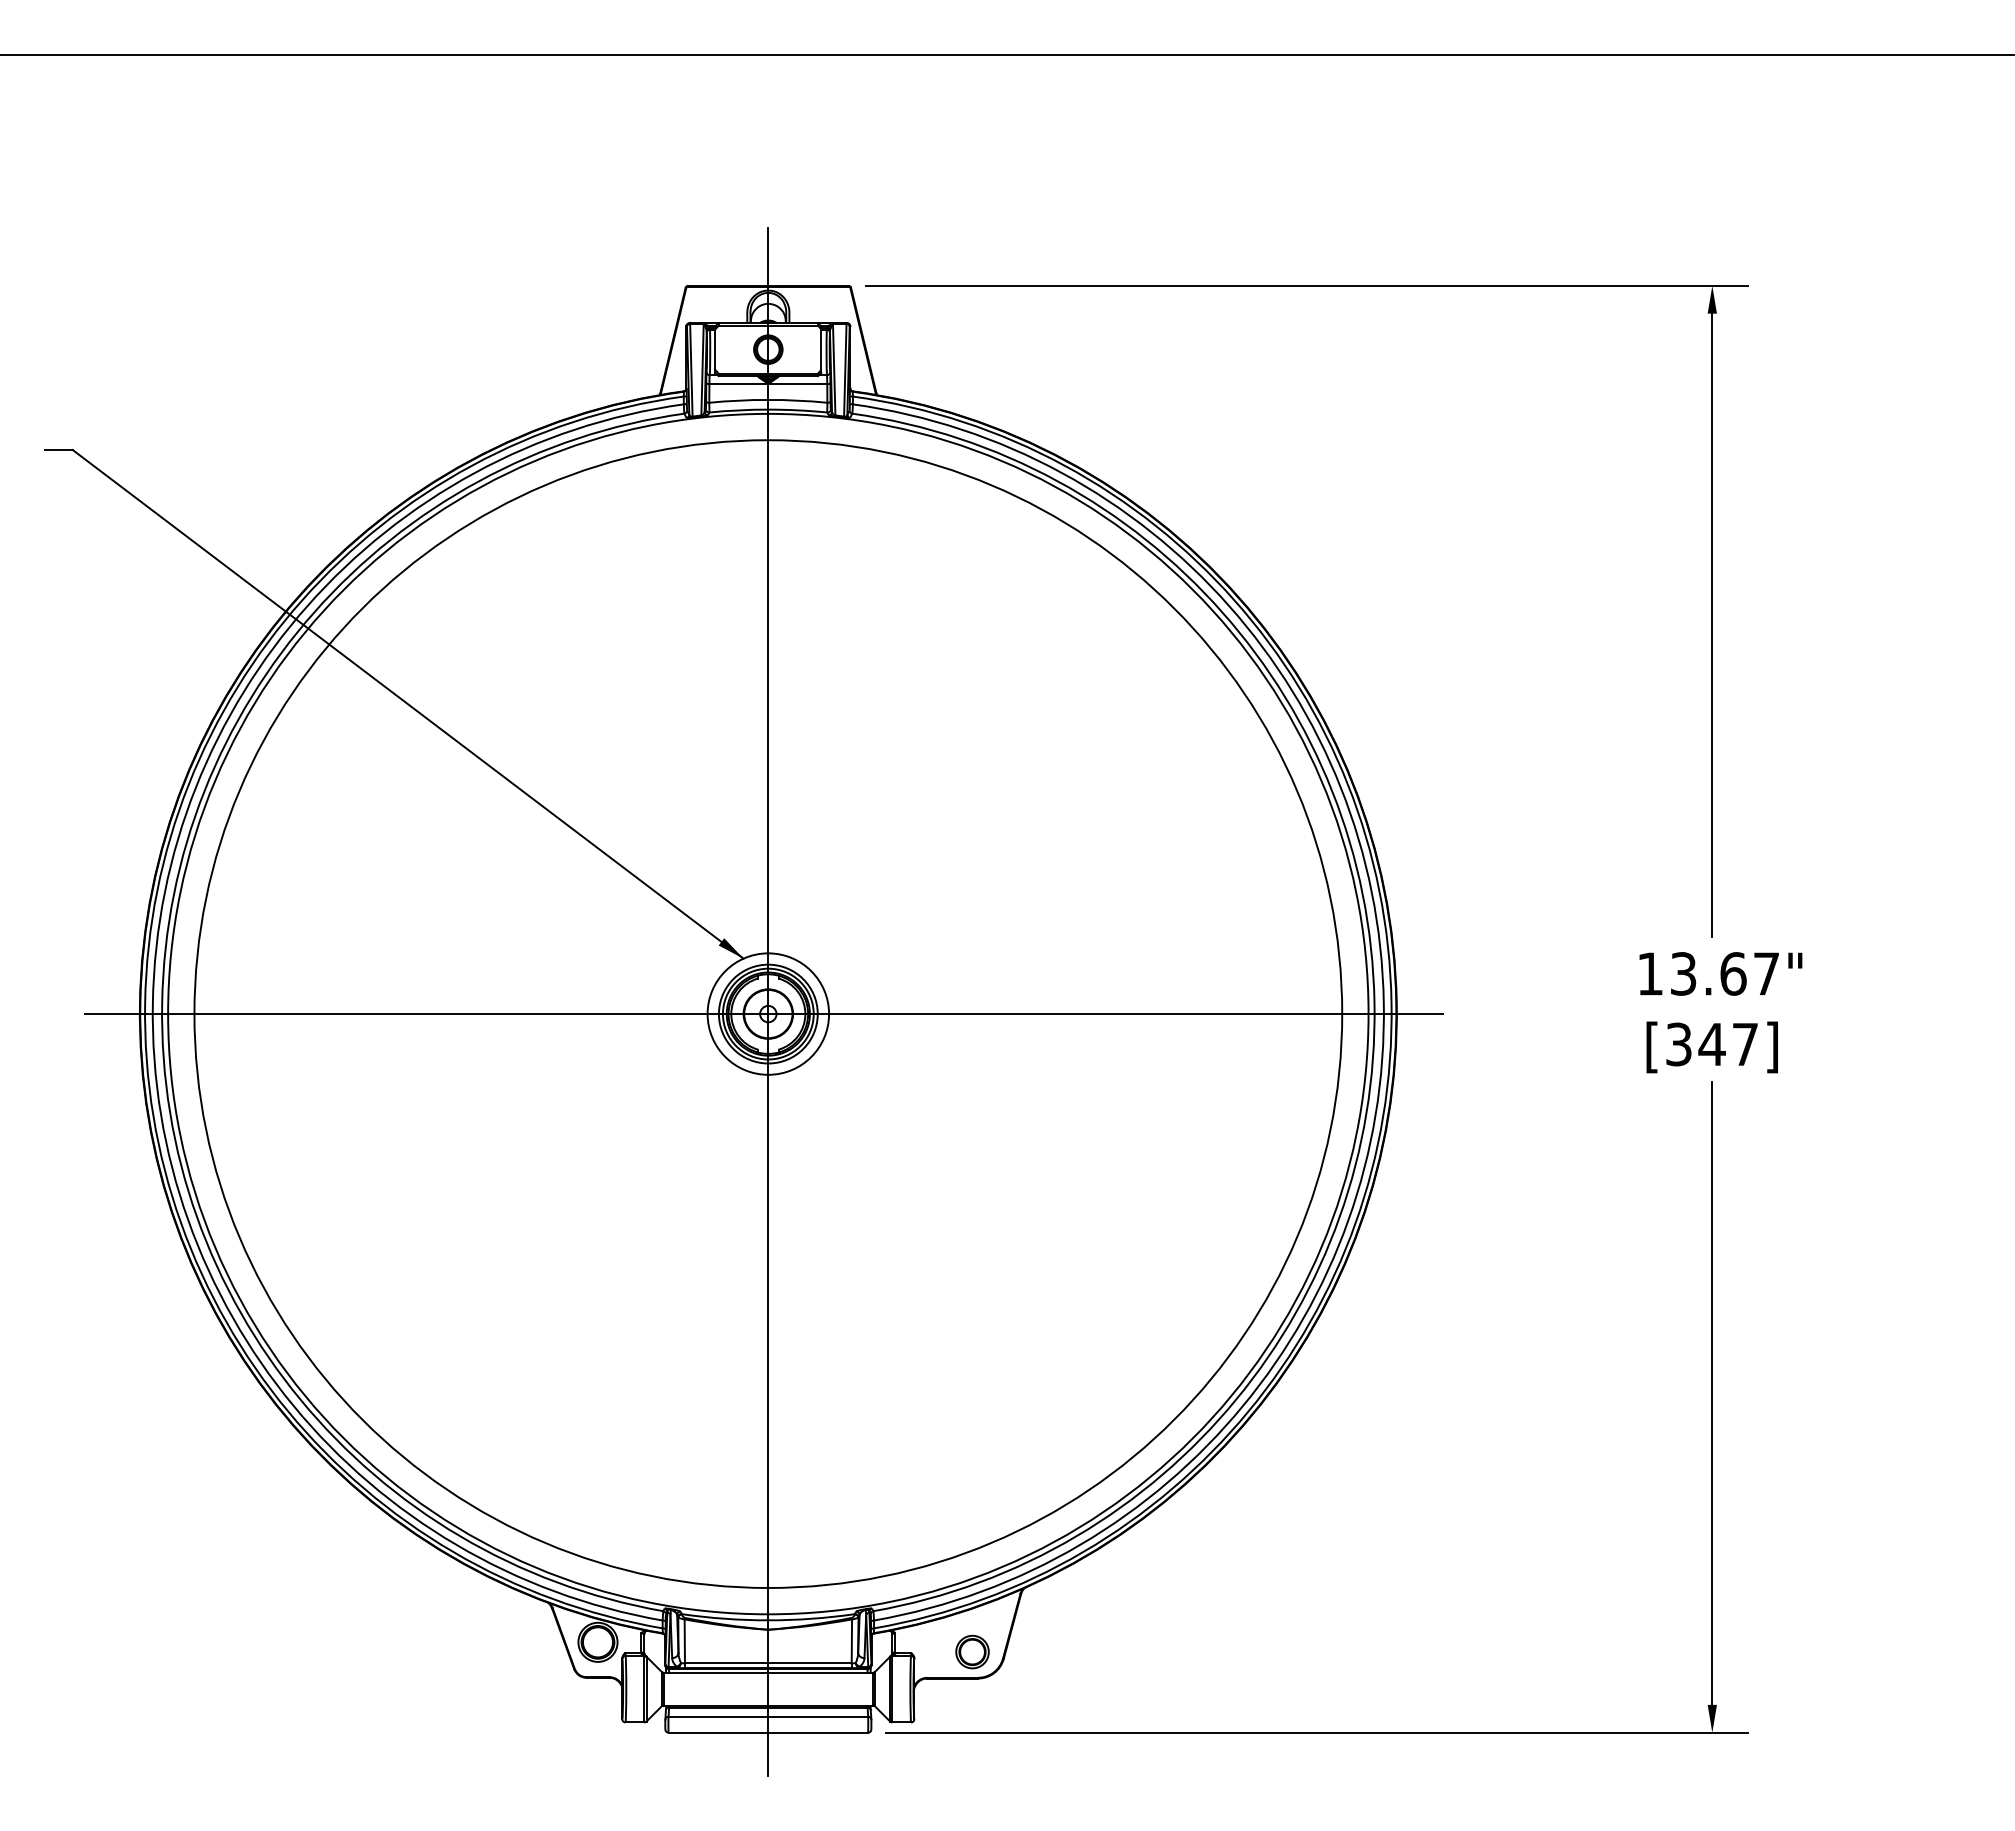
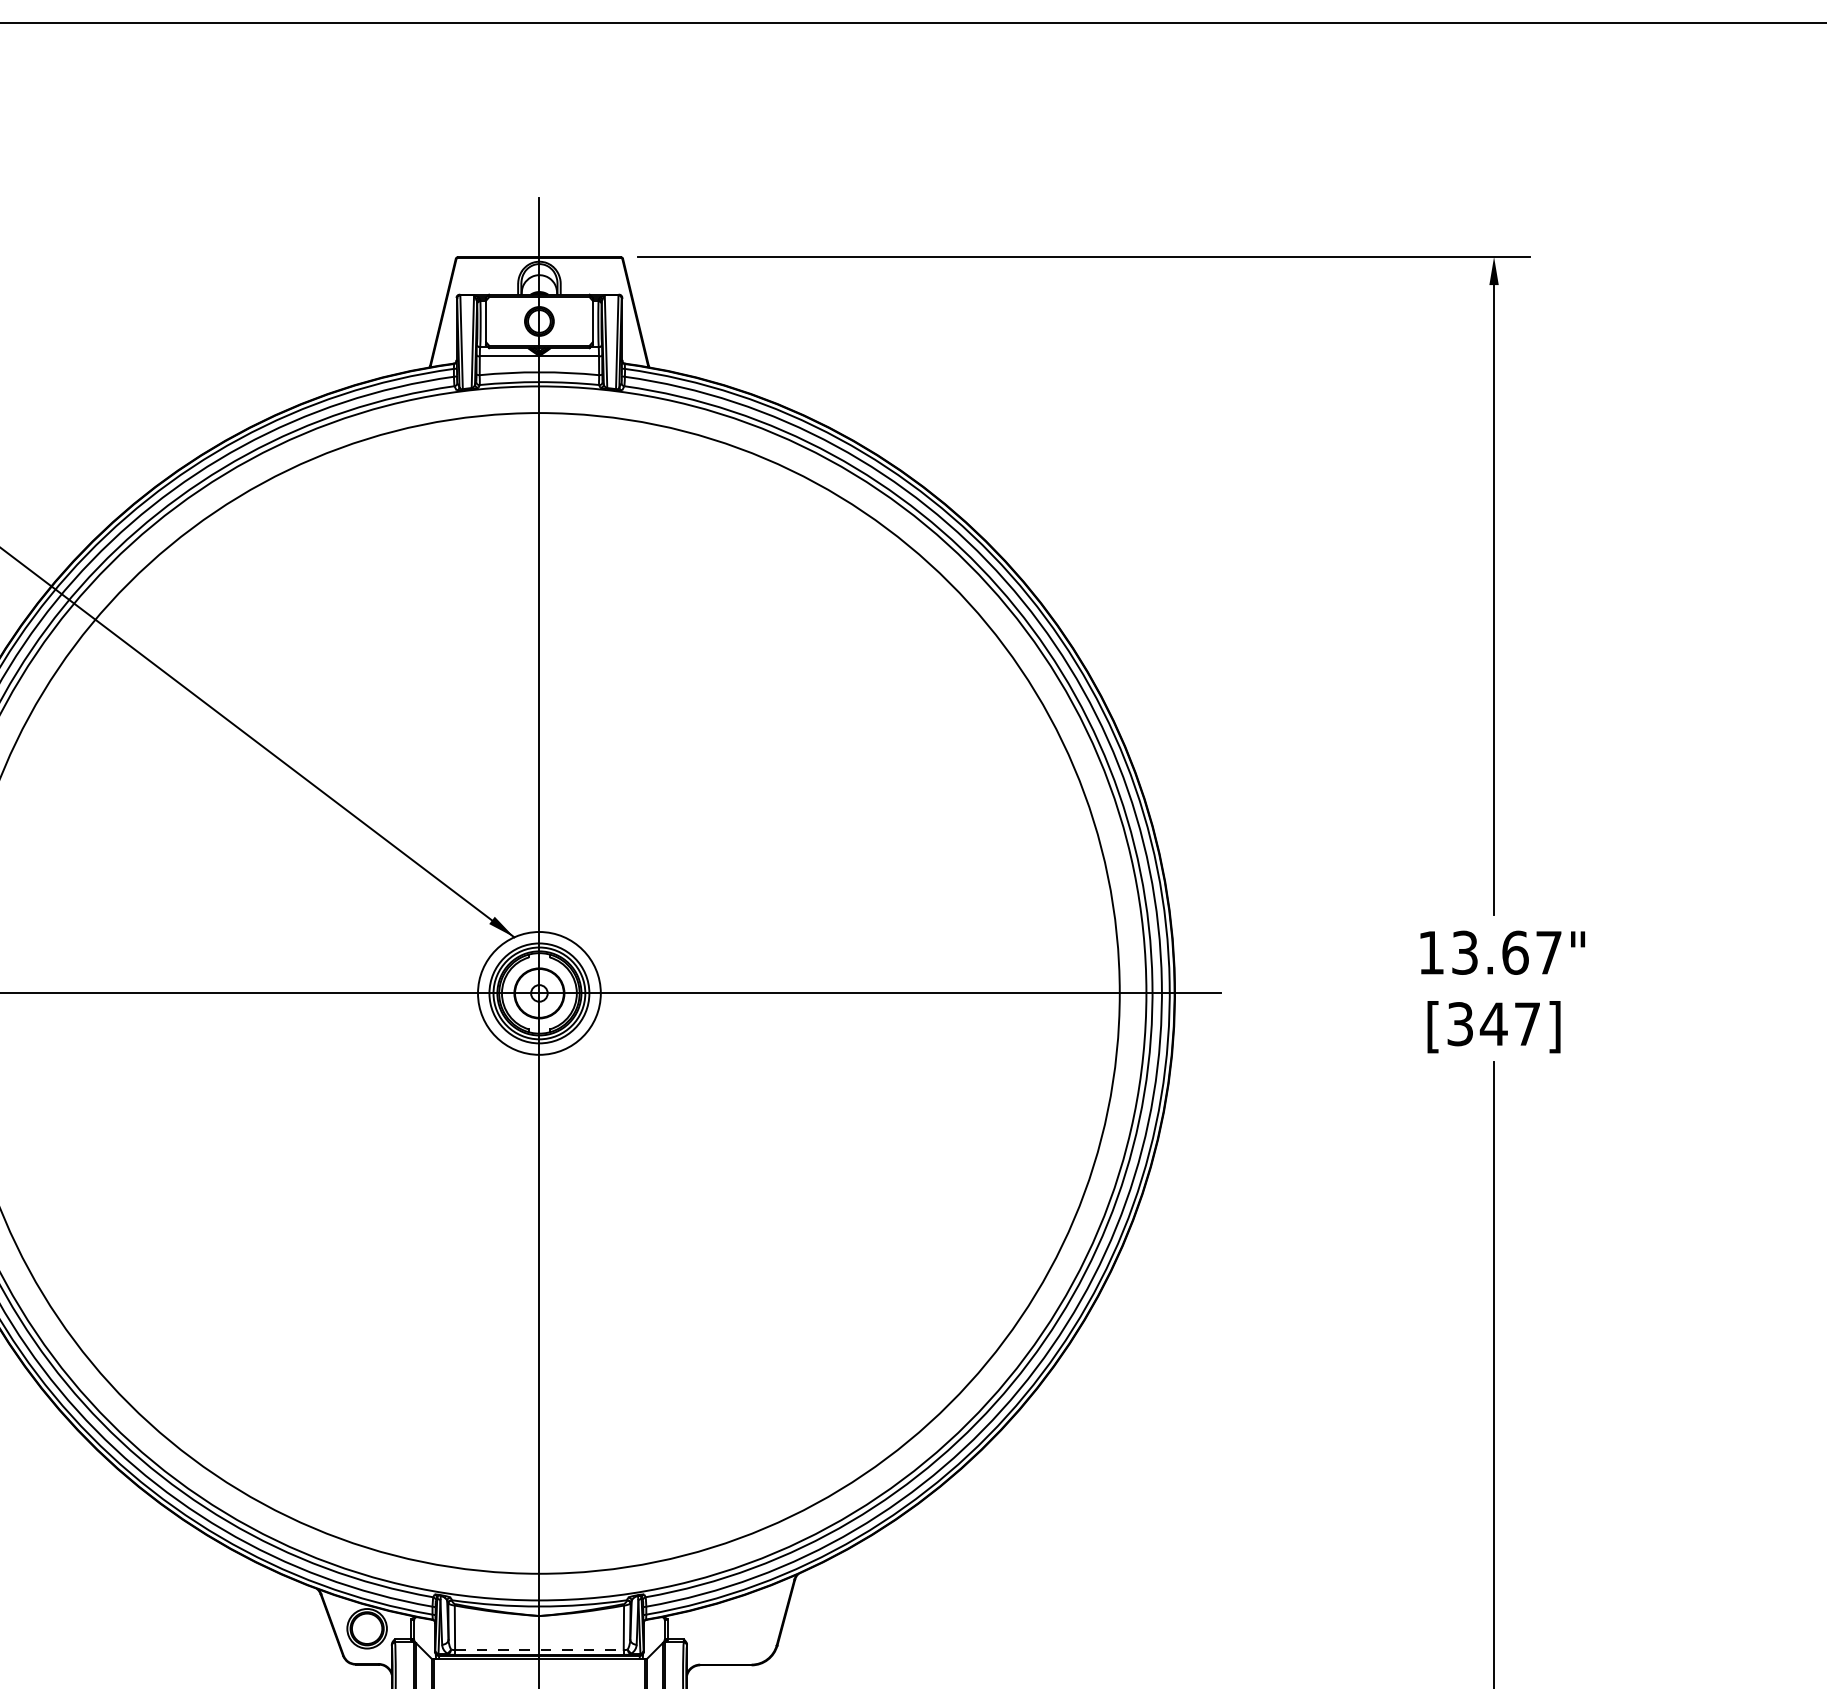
part: (972, 1651) -> (745, 1638), removed
line: (768, 1663) -> (539, 1650), solid -> dashed

